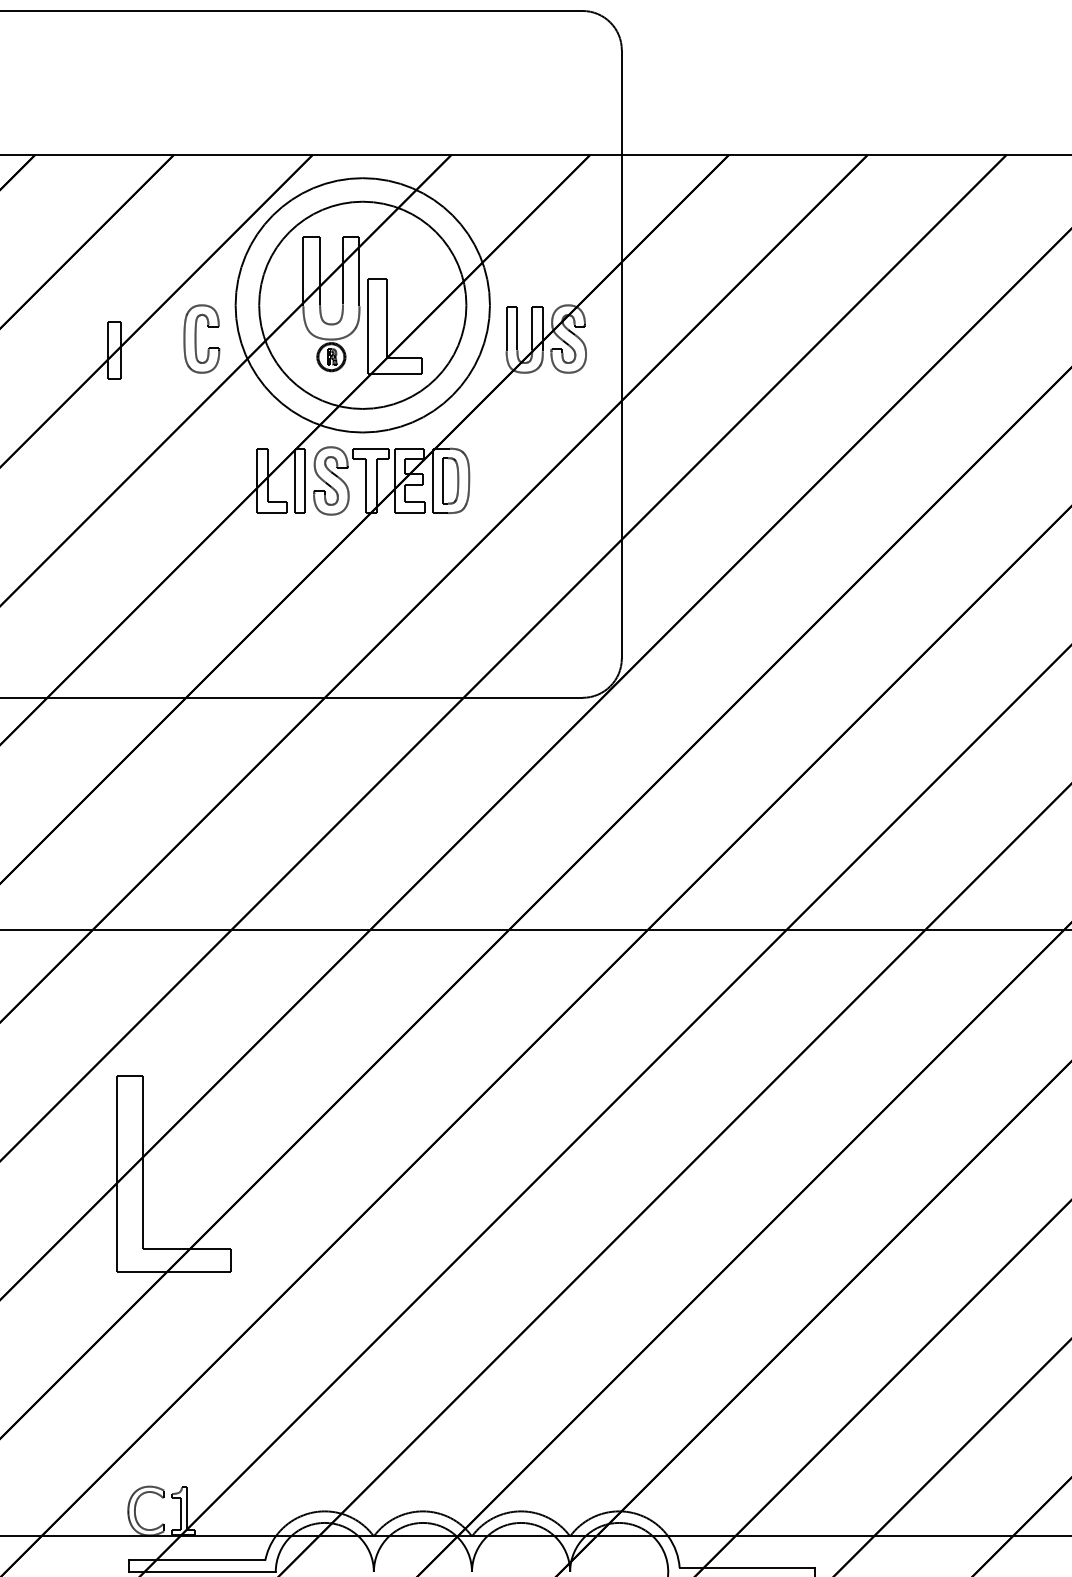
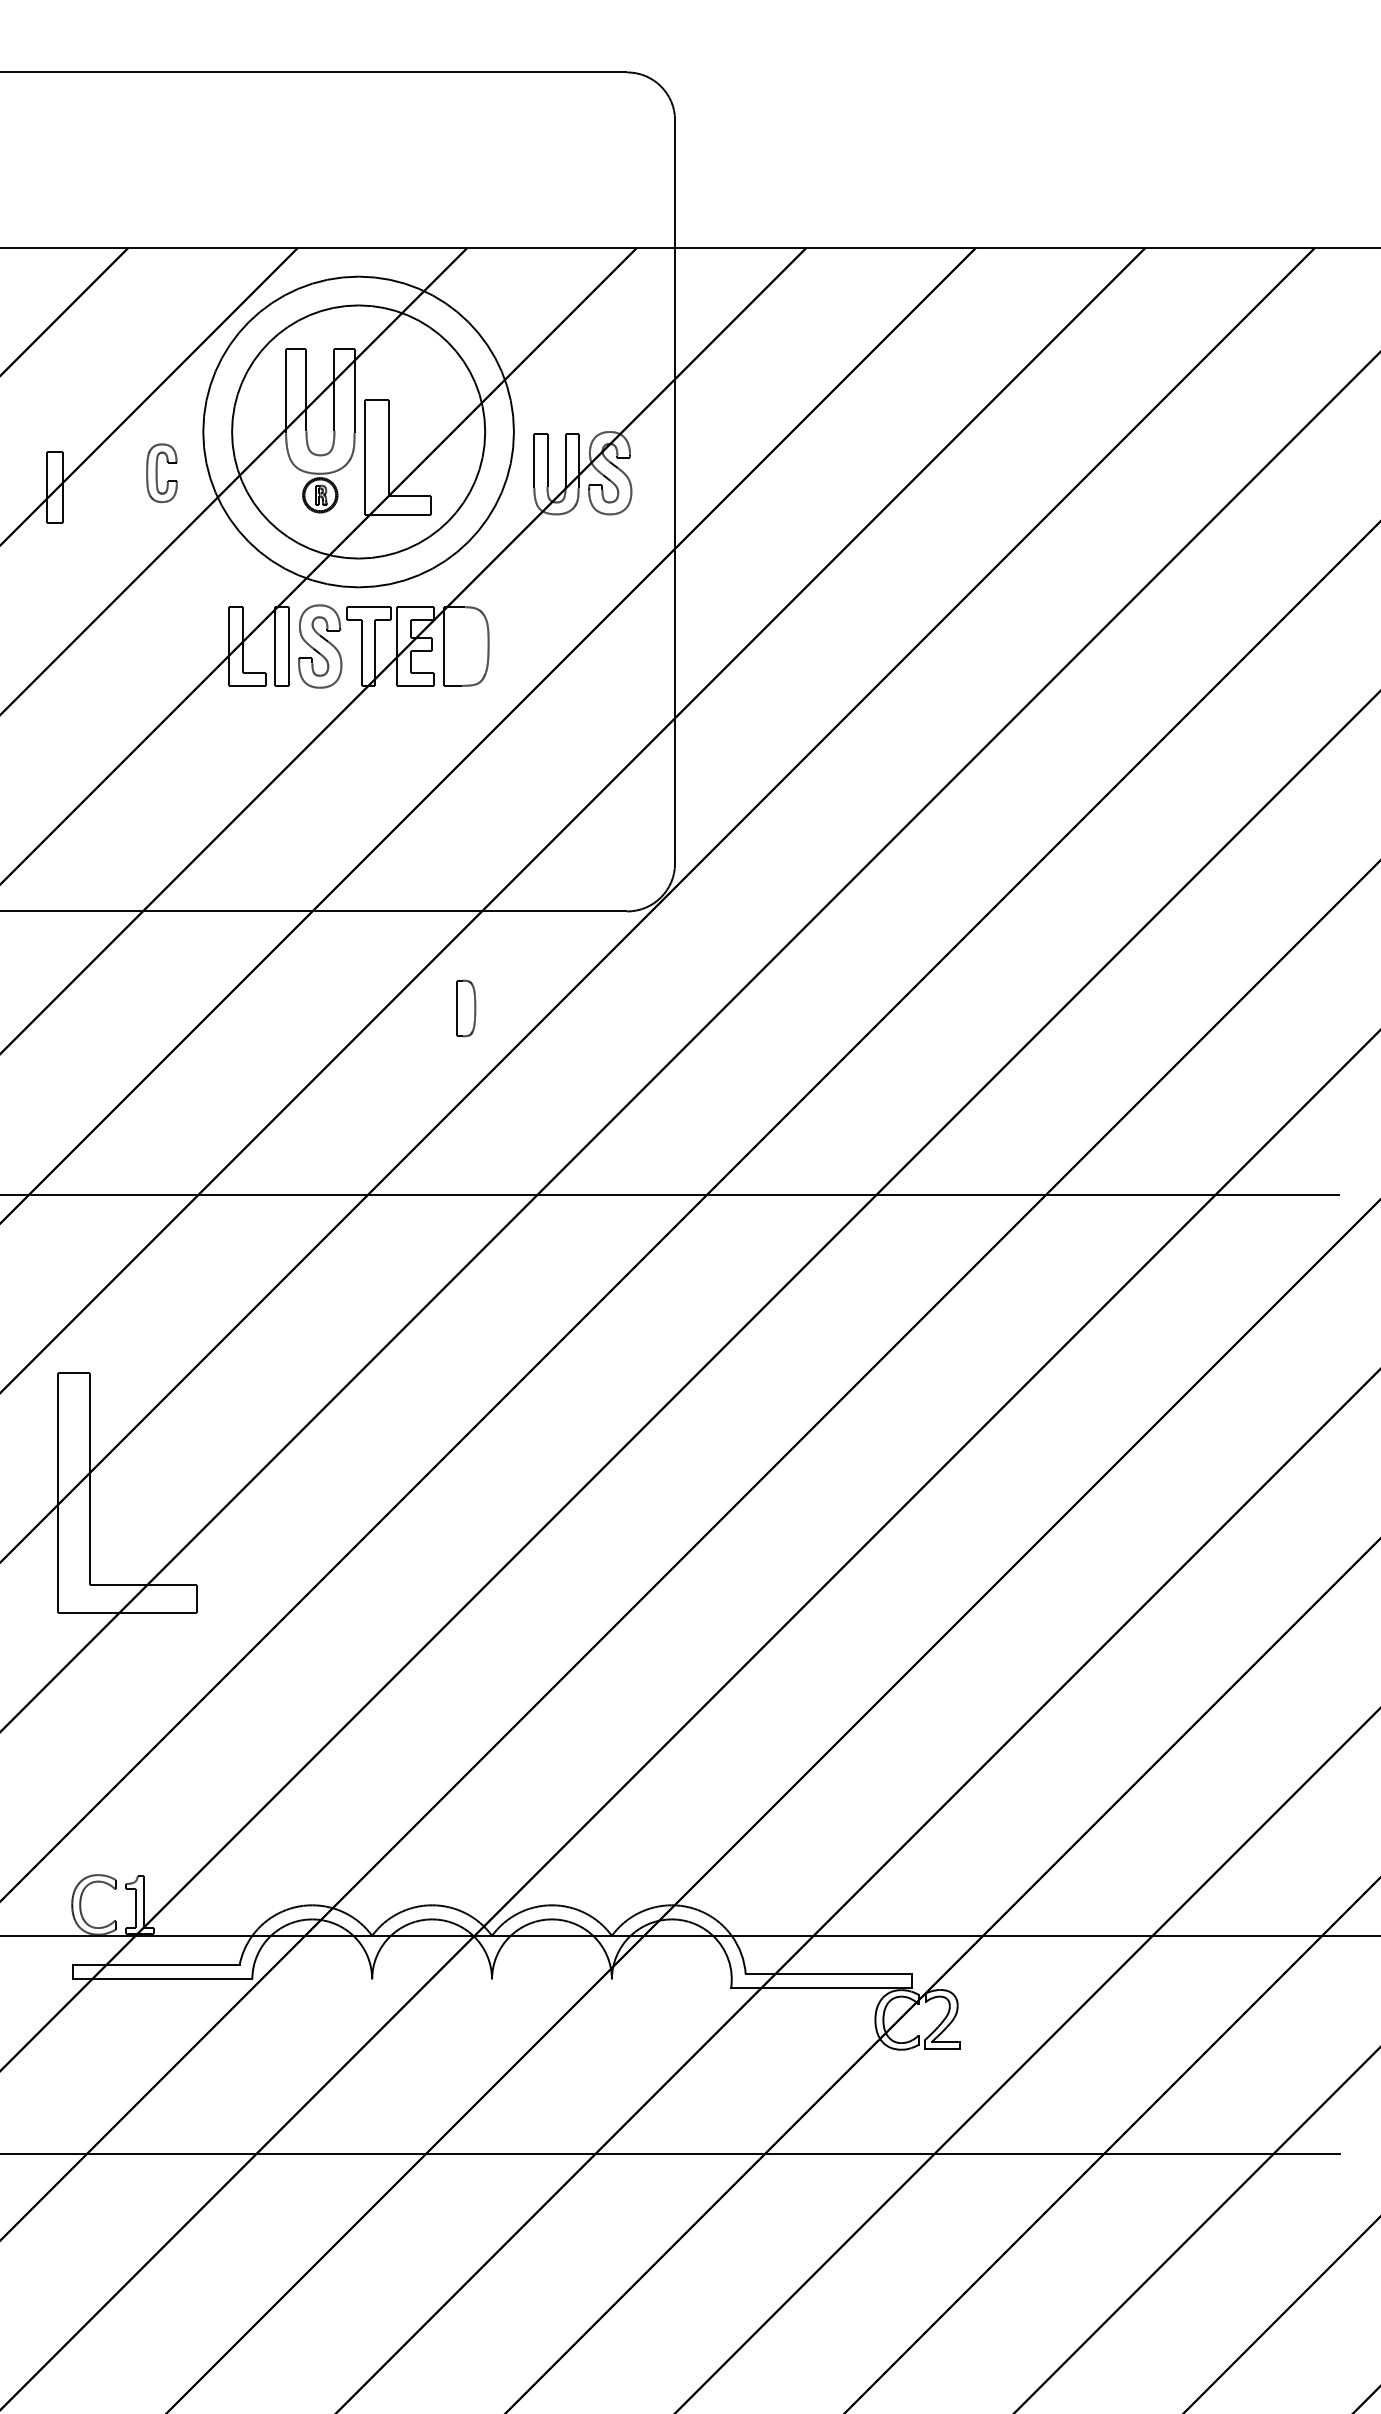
part: (201, 339) -> (161, 473), size x0.7
part: (451, 480) -> (466, 1008), moved

